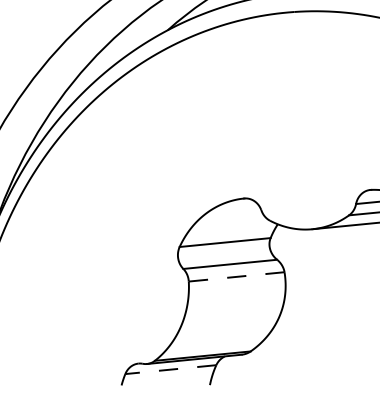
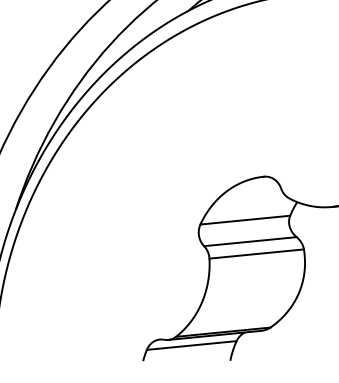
line: (236, 276) -> (256, 253), dashed -> solid
line: (170, 369) -> (191, 345), dashed -> solid

